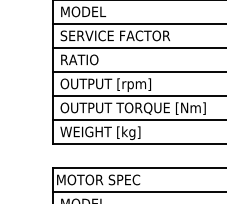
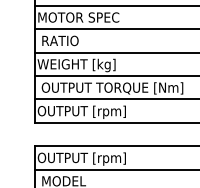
text: (113, 35) -> (93, 17), SERVICE FACTOR -> MOTOR SPEC
text: (103, 84) -> (83, 64), OUTPUT [rpm] -> WEIGHT [kg]
text: (101, 133) -> (81, 112), WEIGHT [kg] -> OUTPUT [rpm]
text: (101, 181) -> (81, 159), MOTOR SPEC -> OUTPUT [rpm]

